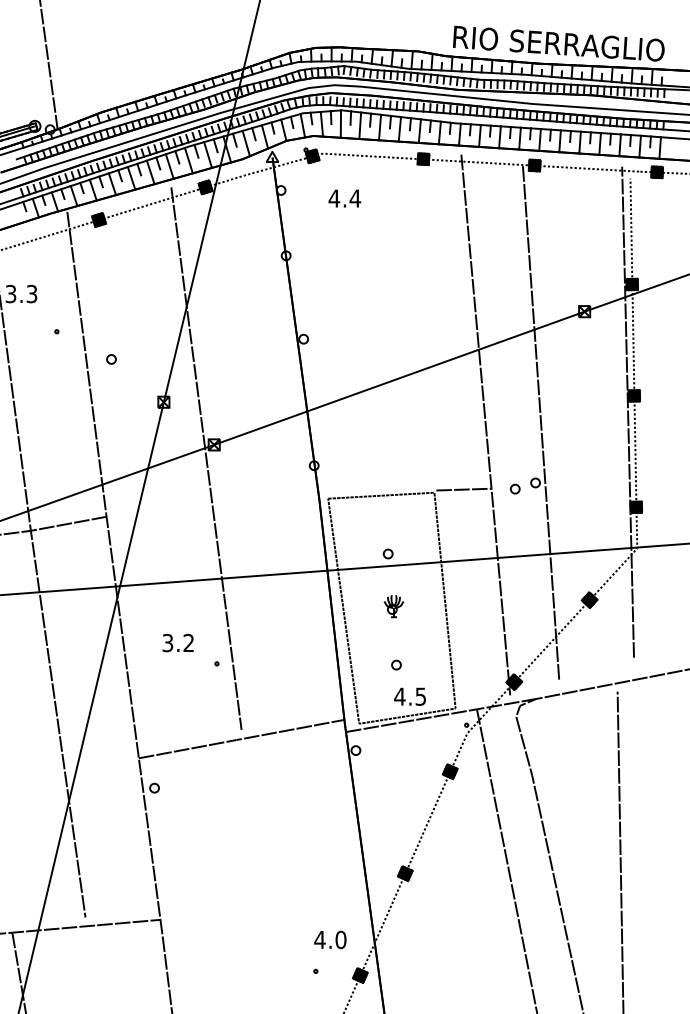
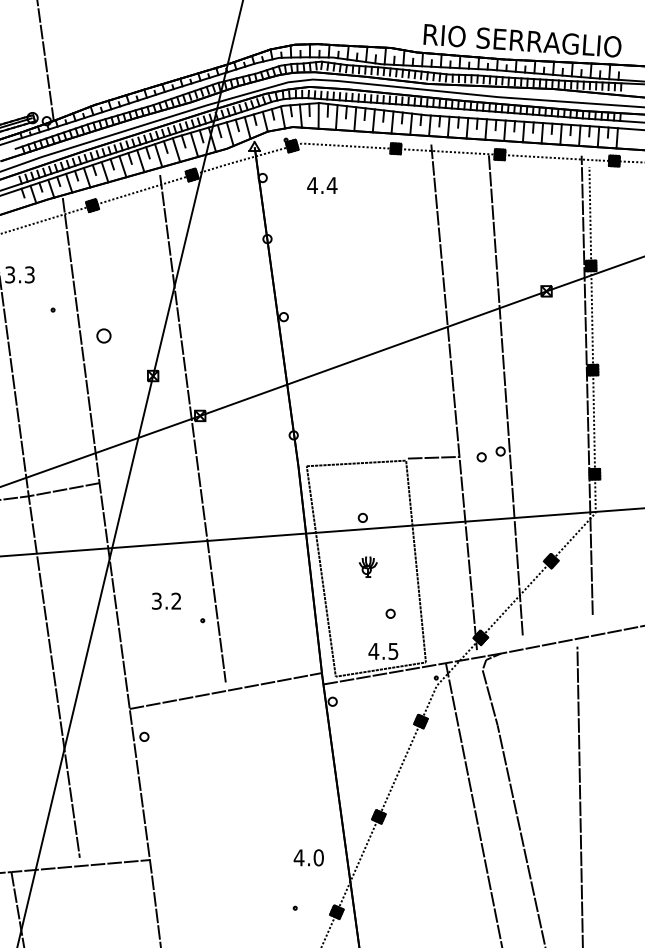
part: (111, 358) -> (104, 335), size x1.6
part: (396, 664) -> (390, 613), moved
text: (330, 939) -> (308, 857), moved

